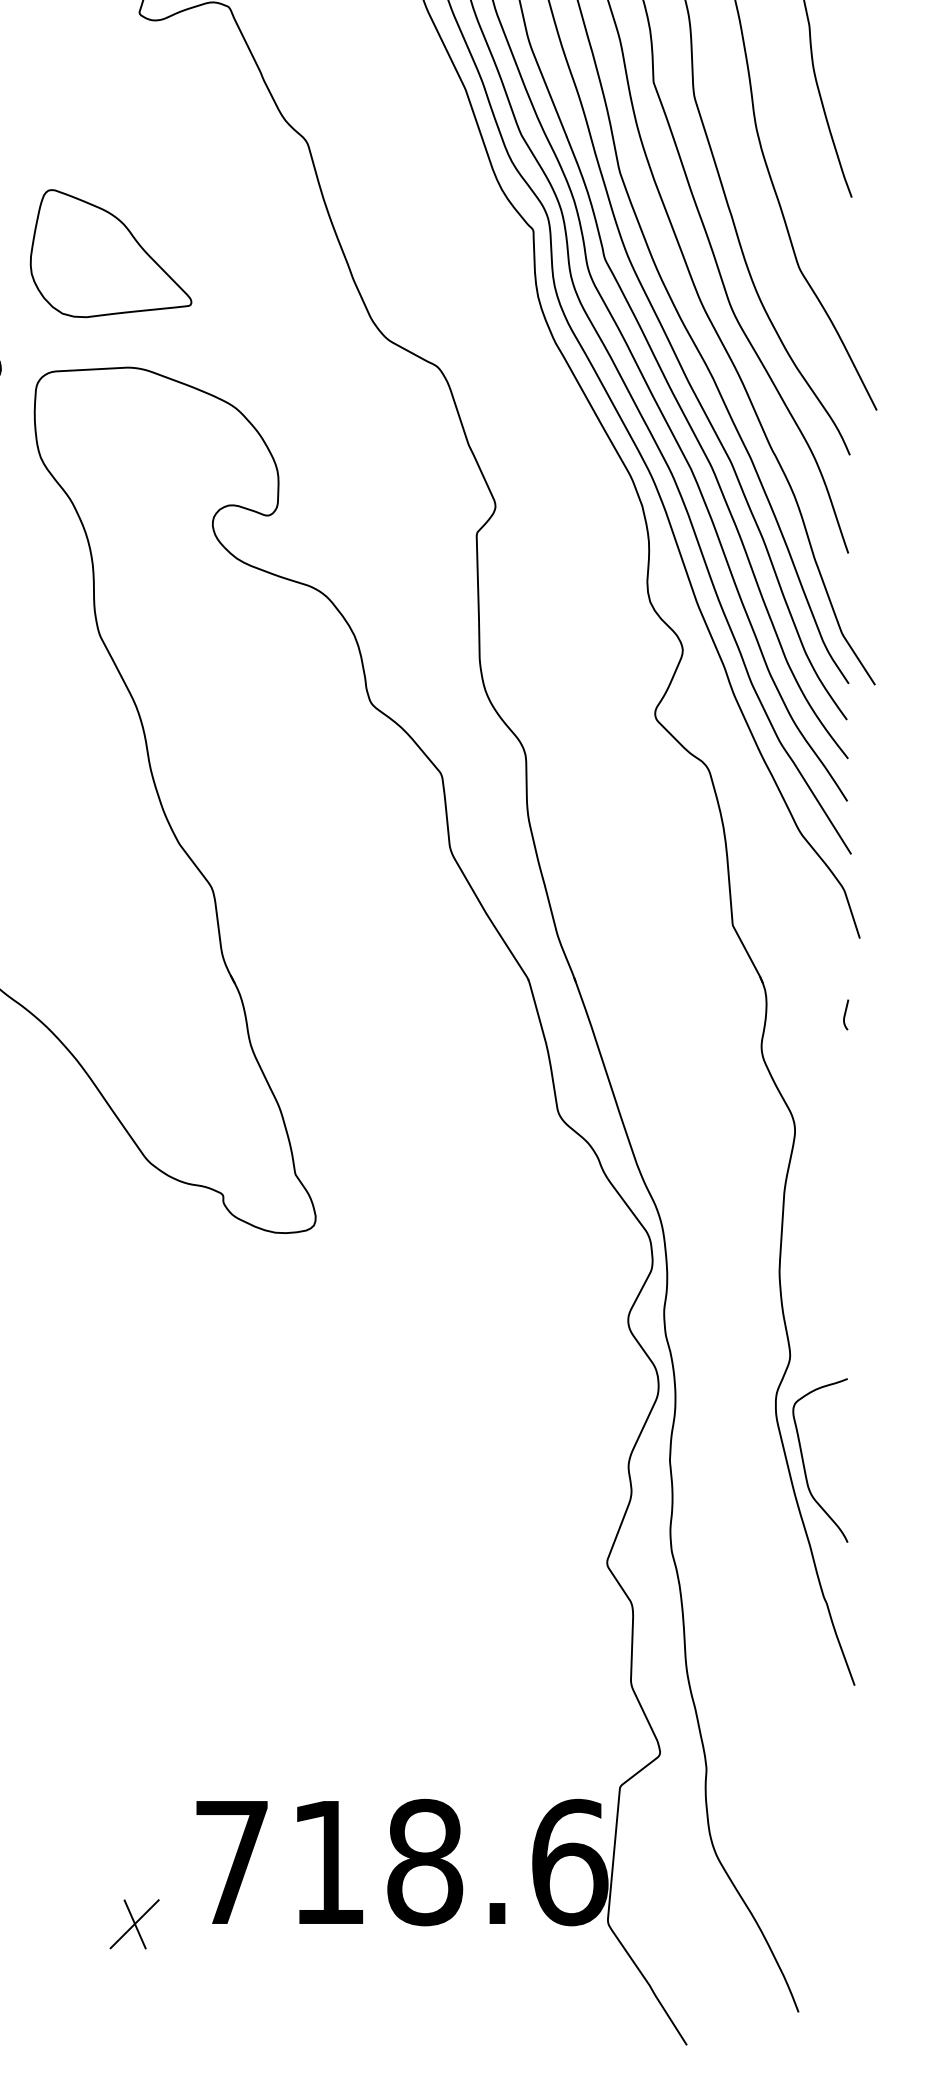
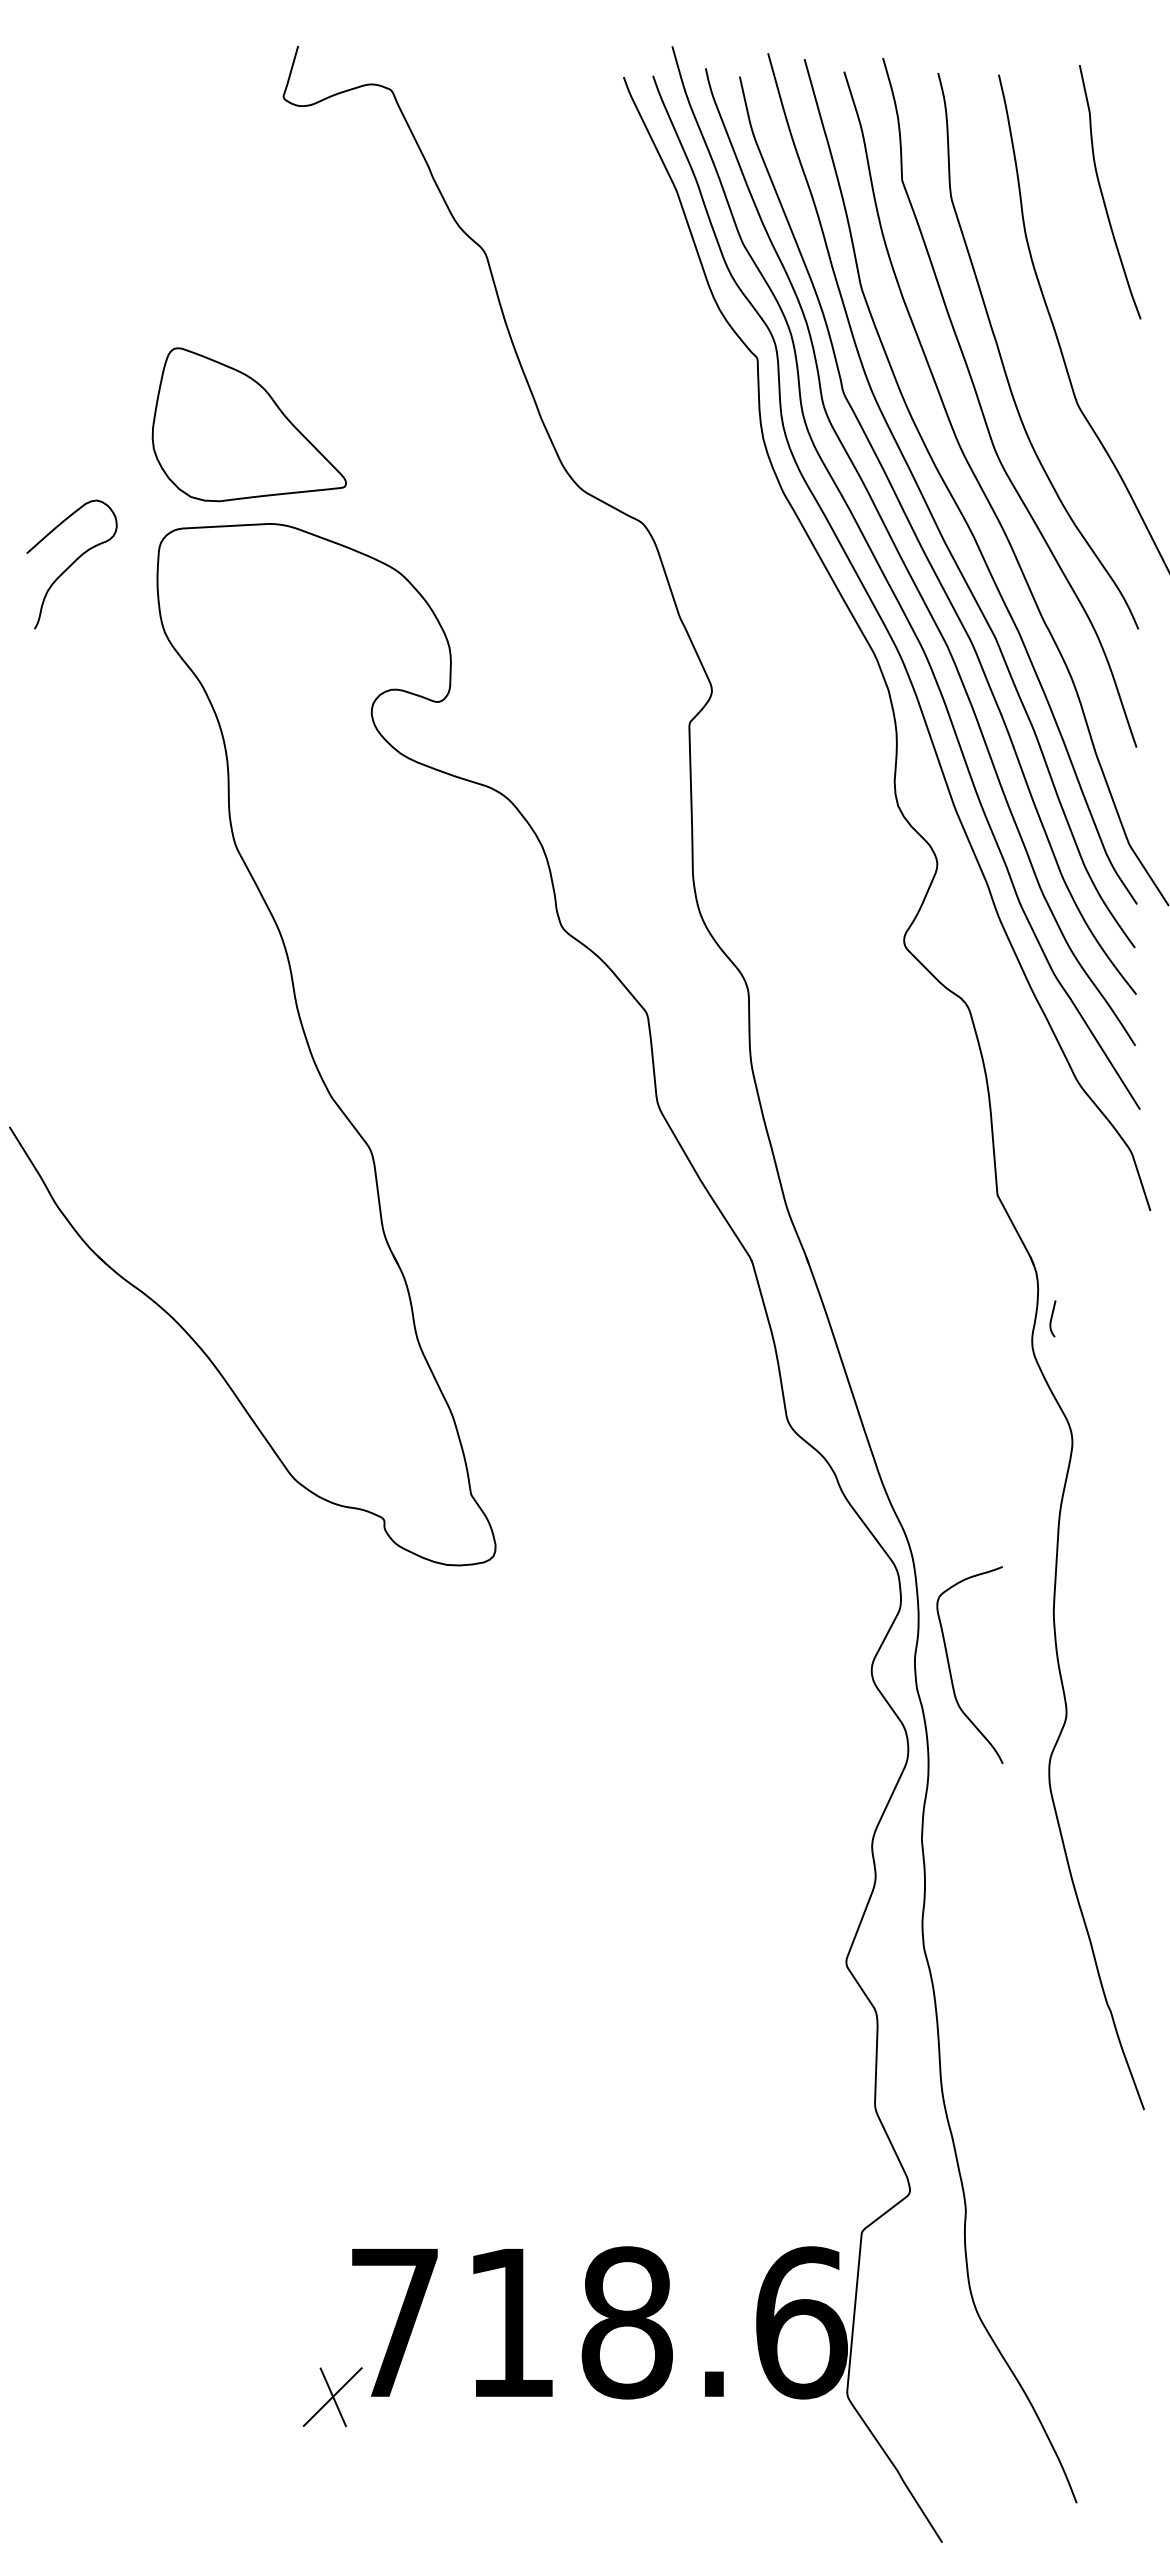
part: (110, 253) -> (248, 424), moved
curve: (845, 1014) -> (1052, 1318), moved
curve: (804, 1462) -> (950, 1667), moved
part: (134, 1924) -> (332, 2397), moved

